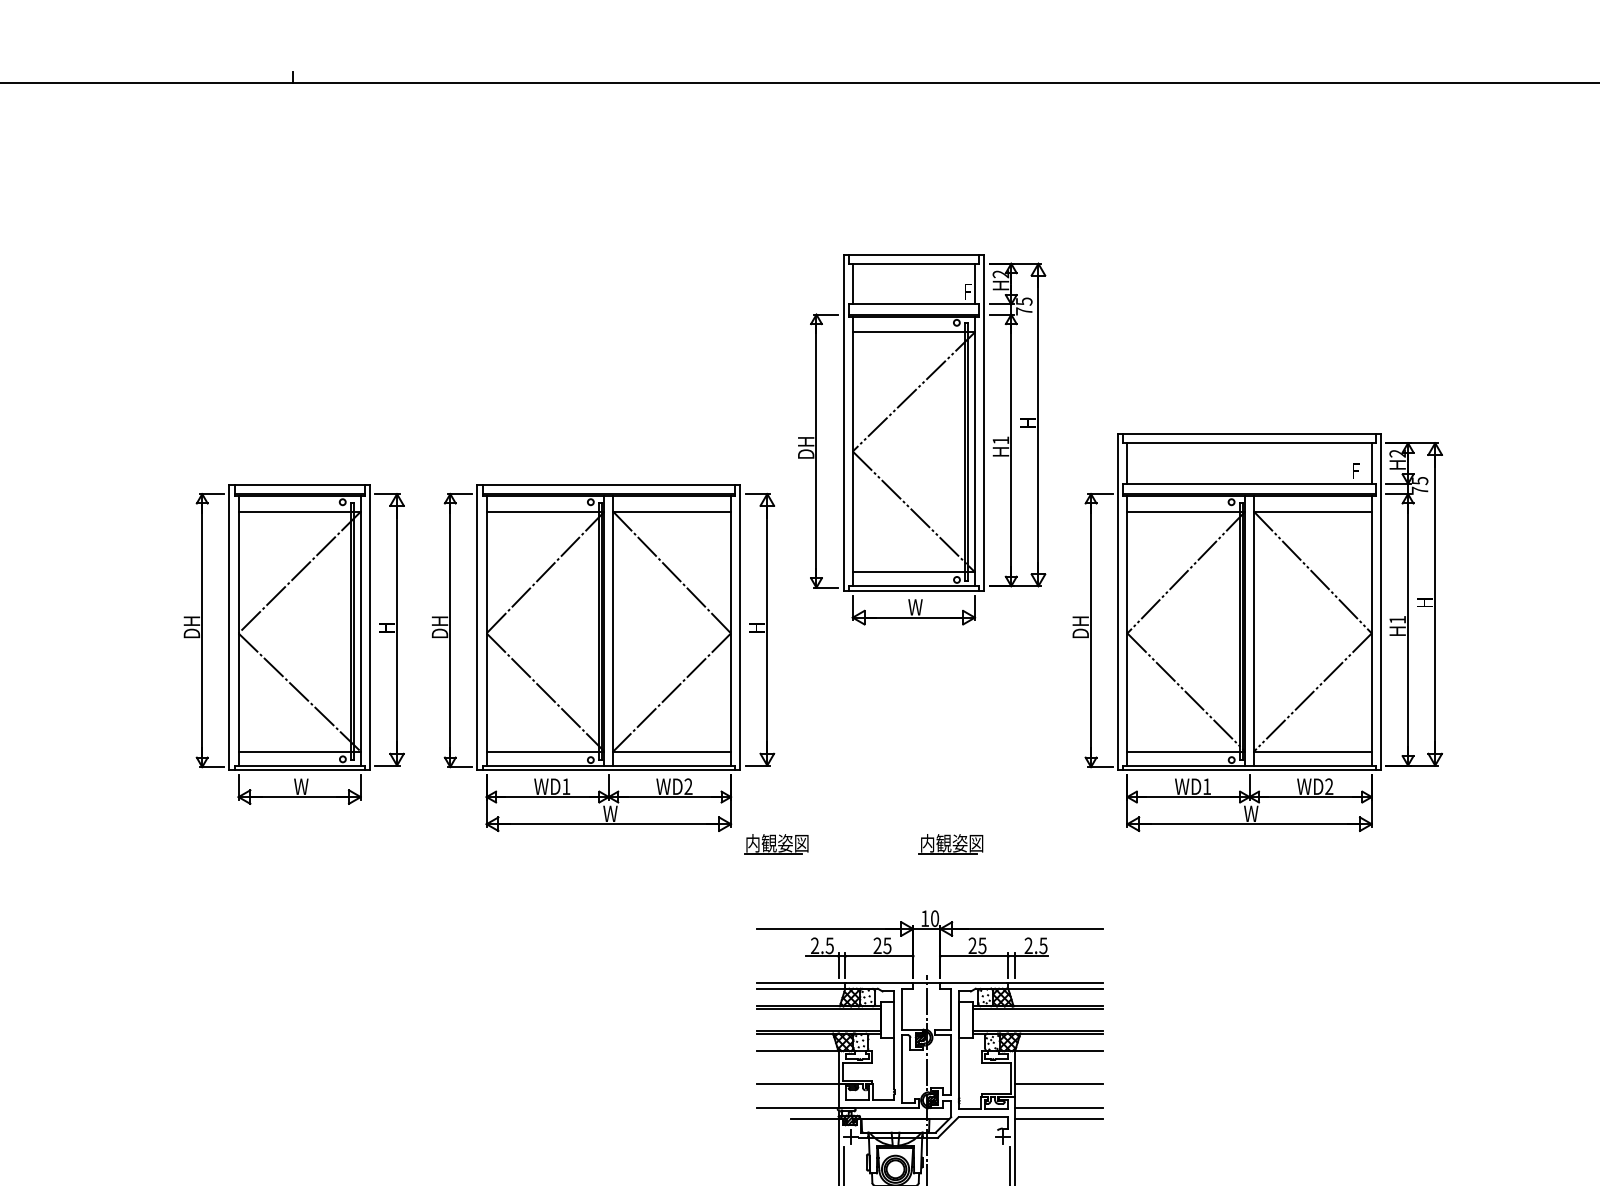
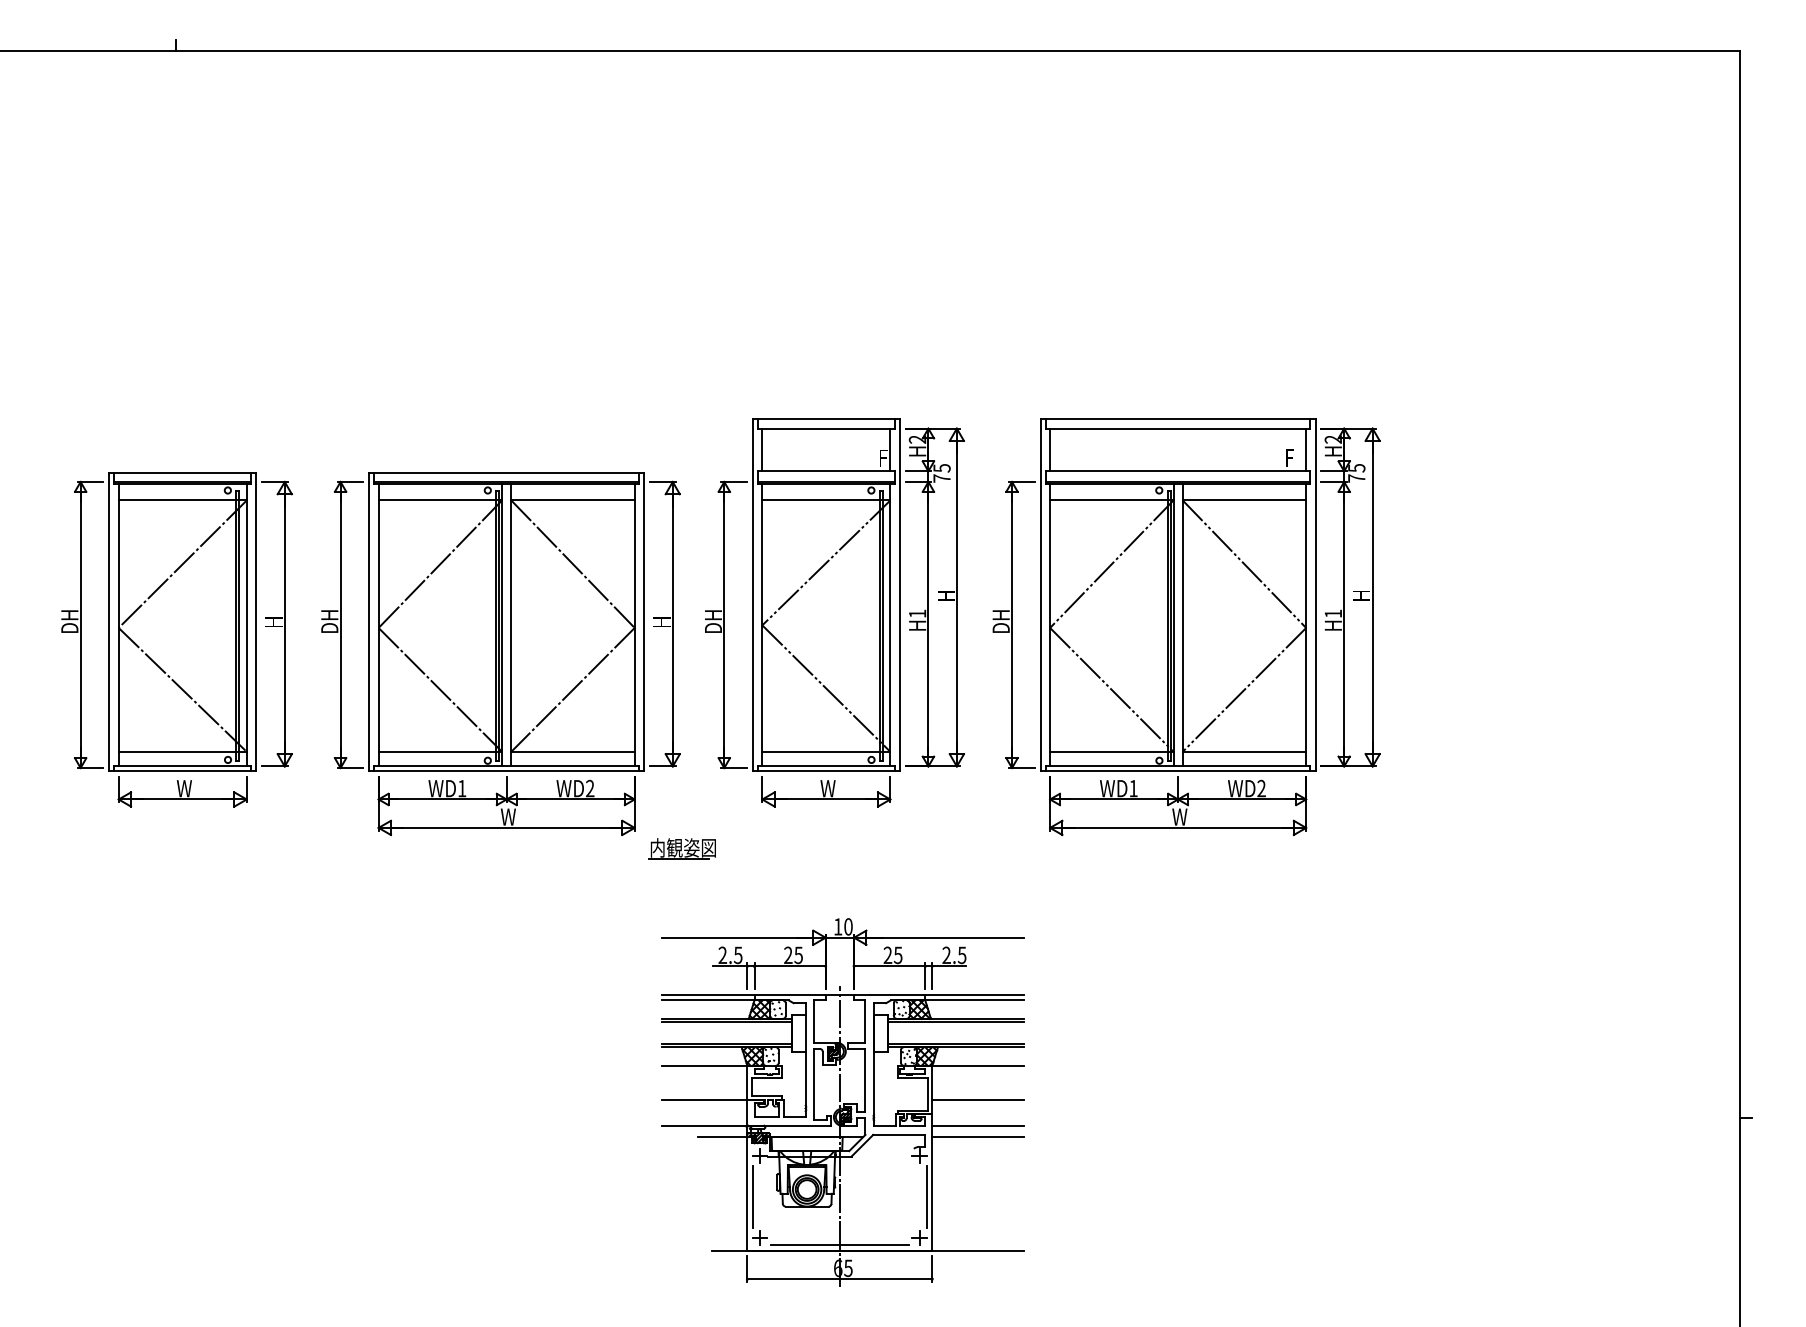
part: (921, 439) -> (834, 612), moved
part: (950, 843) -> (864, 848), removed

